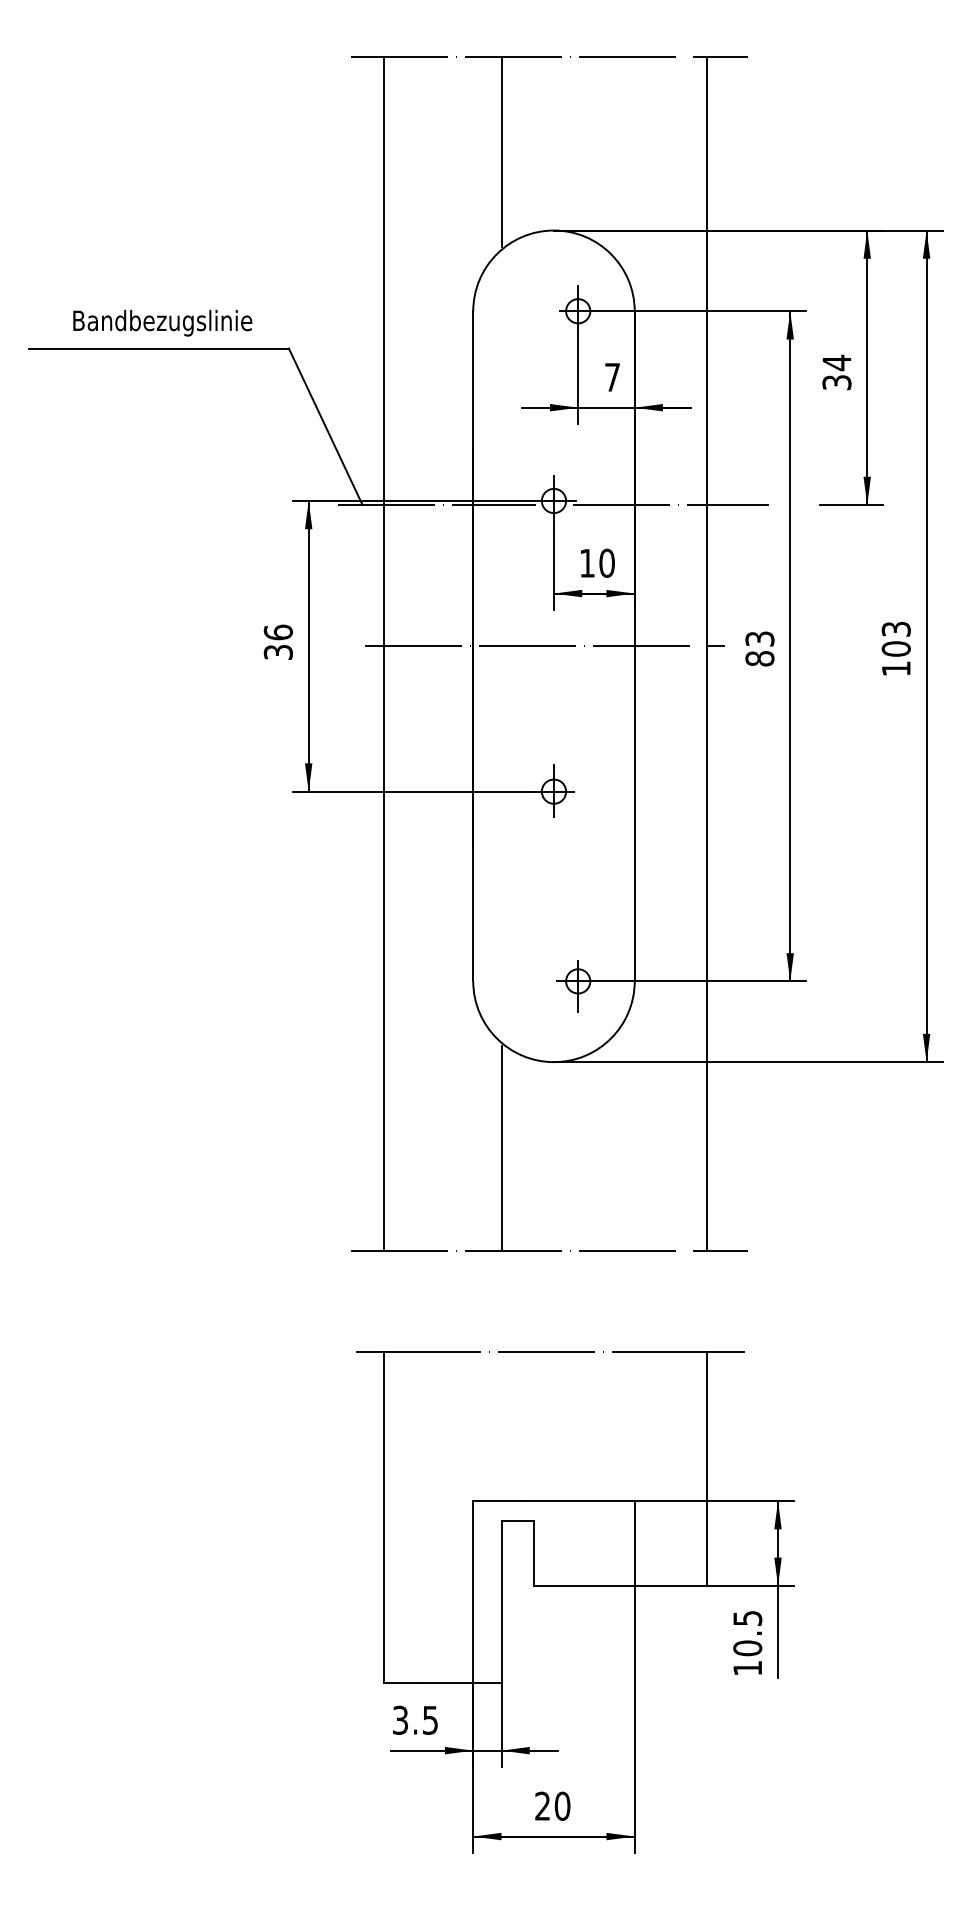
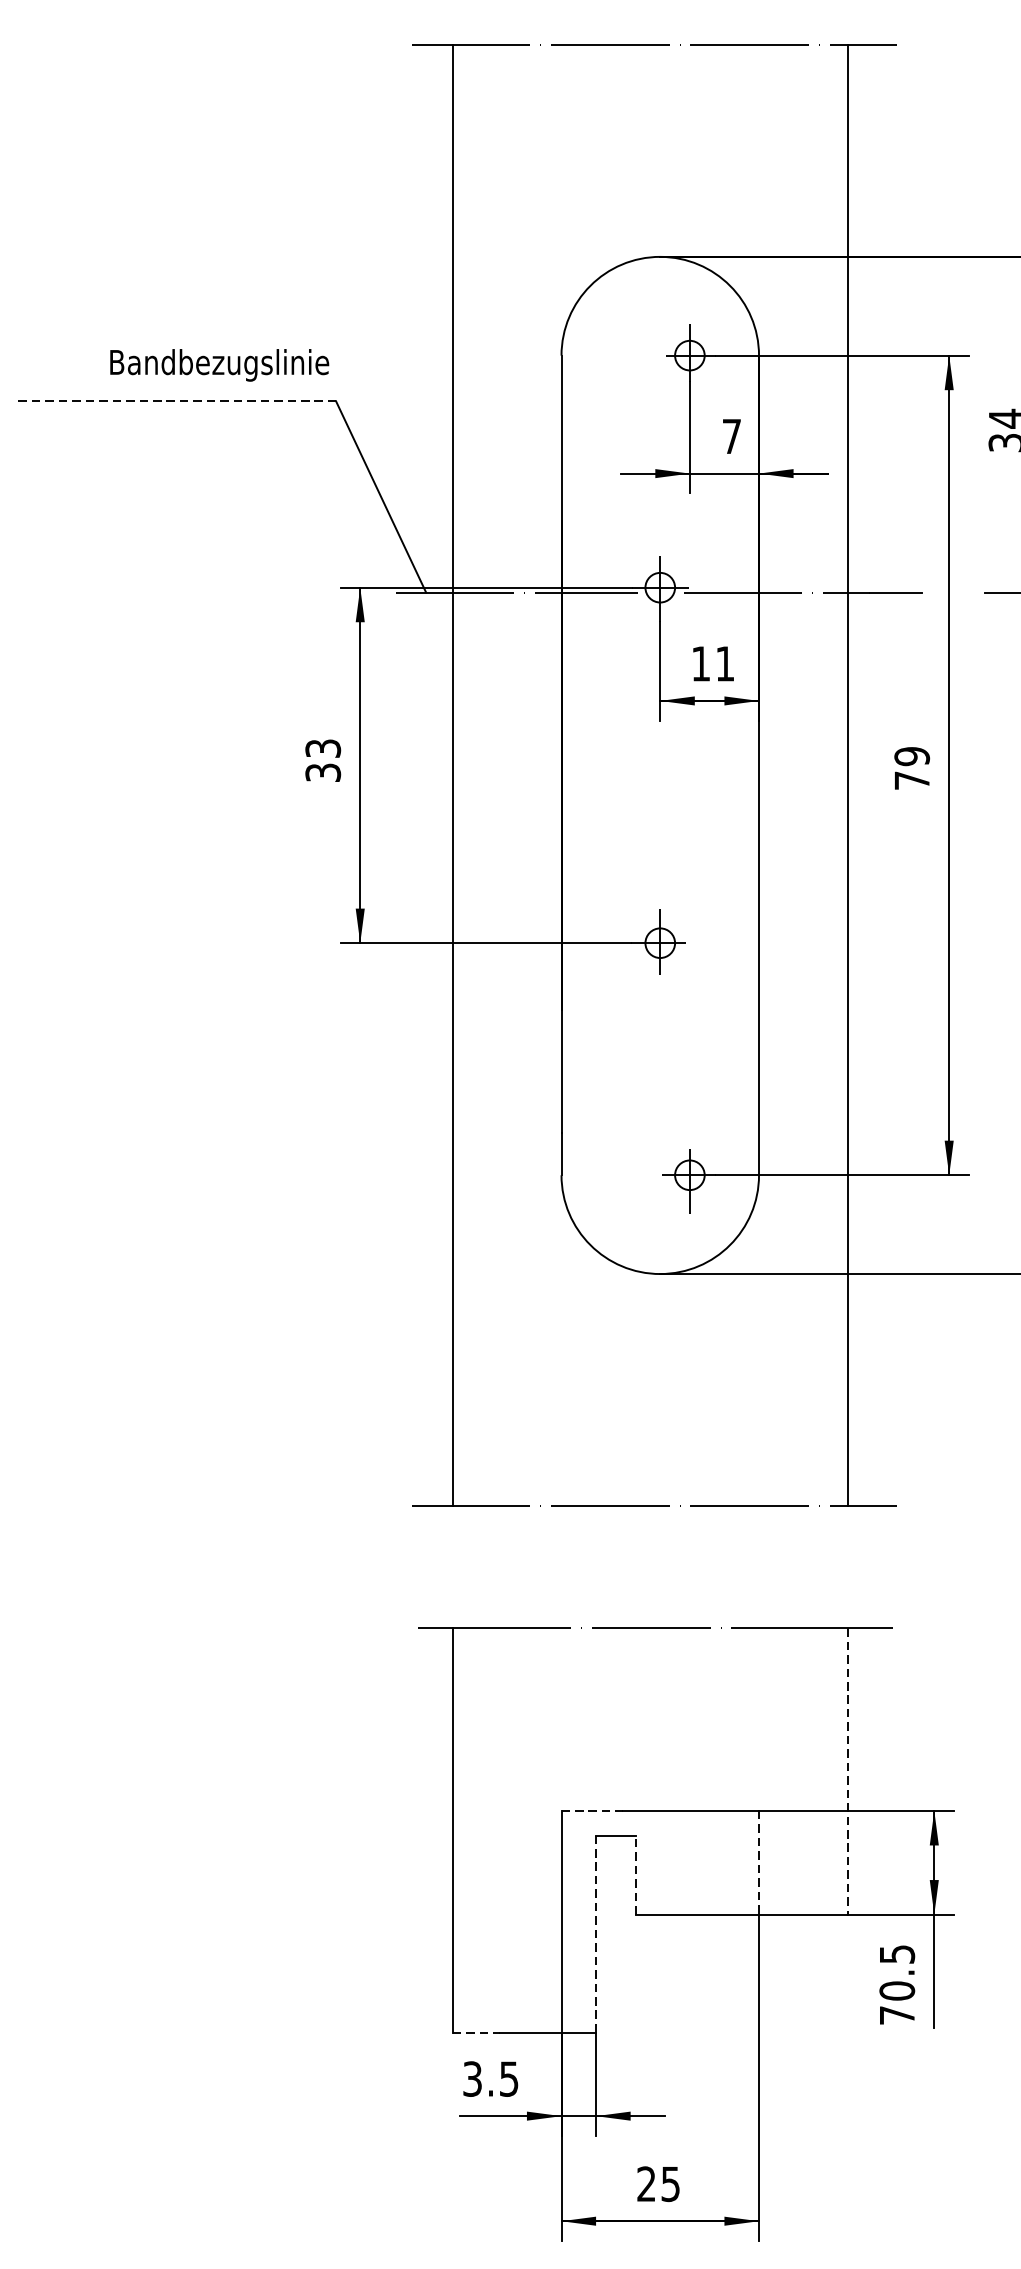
line: (501, 151) -> (596, 160), removed
text: (162, 322) -> (219, 364), moved
line: (159, 348) -> (177, 401), solid -> dashed
text: (606, 562) -> (724, 662), 10 -> 11
text: (277, 632) -> (322, 748), 36 -> 33
line: (544, 646) -> (648, 765), removed
text: (759, 648) -> (911, 768), 83 -> 79
line: (501, 1148) -> (596, 1379), removed
line: (707, 1469) -> (848, 1772), solid -> dashed
line: (498, 1501) -> (592, 1811), solid -> dashed
line: (634, 1543) -> (758, 1862), solid -> dashed
line: (533, 1553) -> (635, 1875), solid -> dashed
line: (501, 1601) -> (596, 1933), solid -> dashed
text: (747, 1668) -> (896, 2015), 10.5 -> 70.5
line: (404, 1682) -> (477, 2032), solid -> dashed
text: (562, 1805) -> (670, 2183), 20 -> 25

